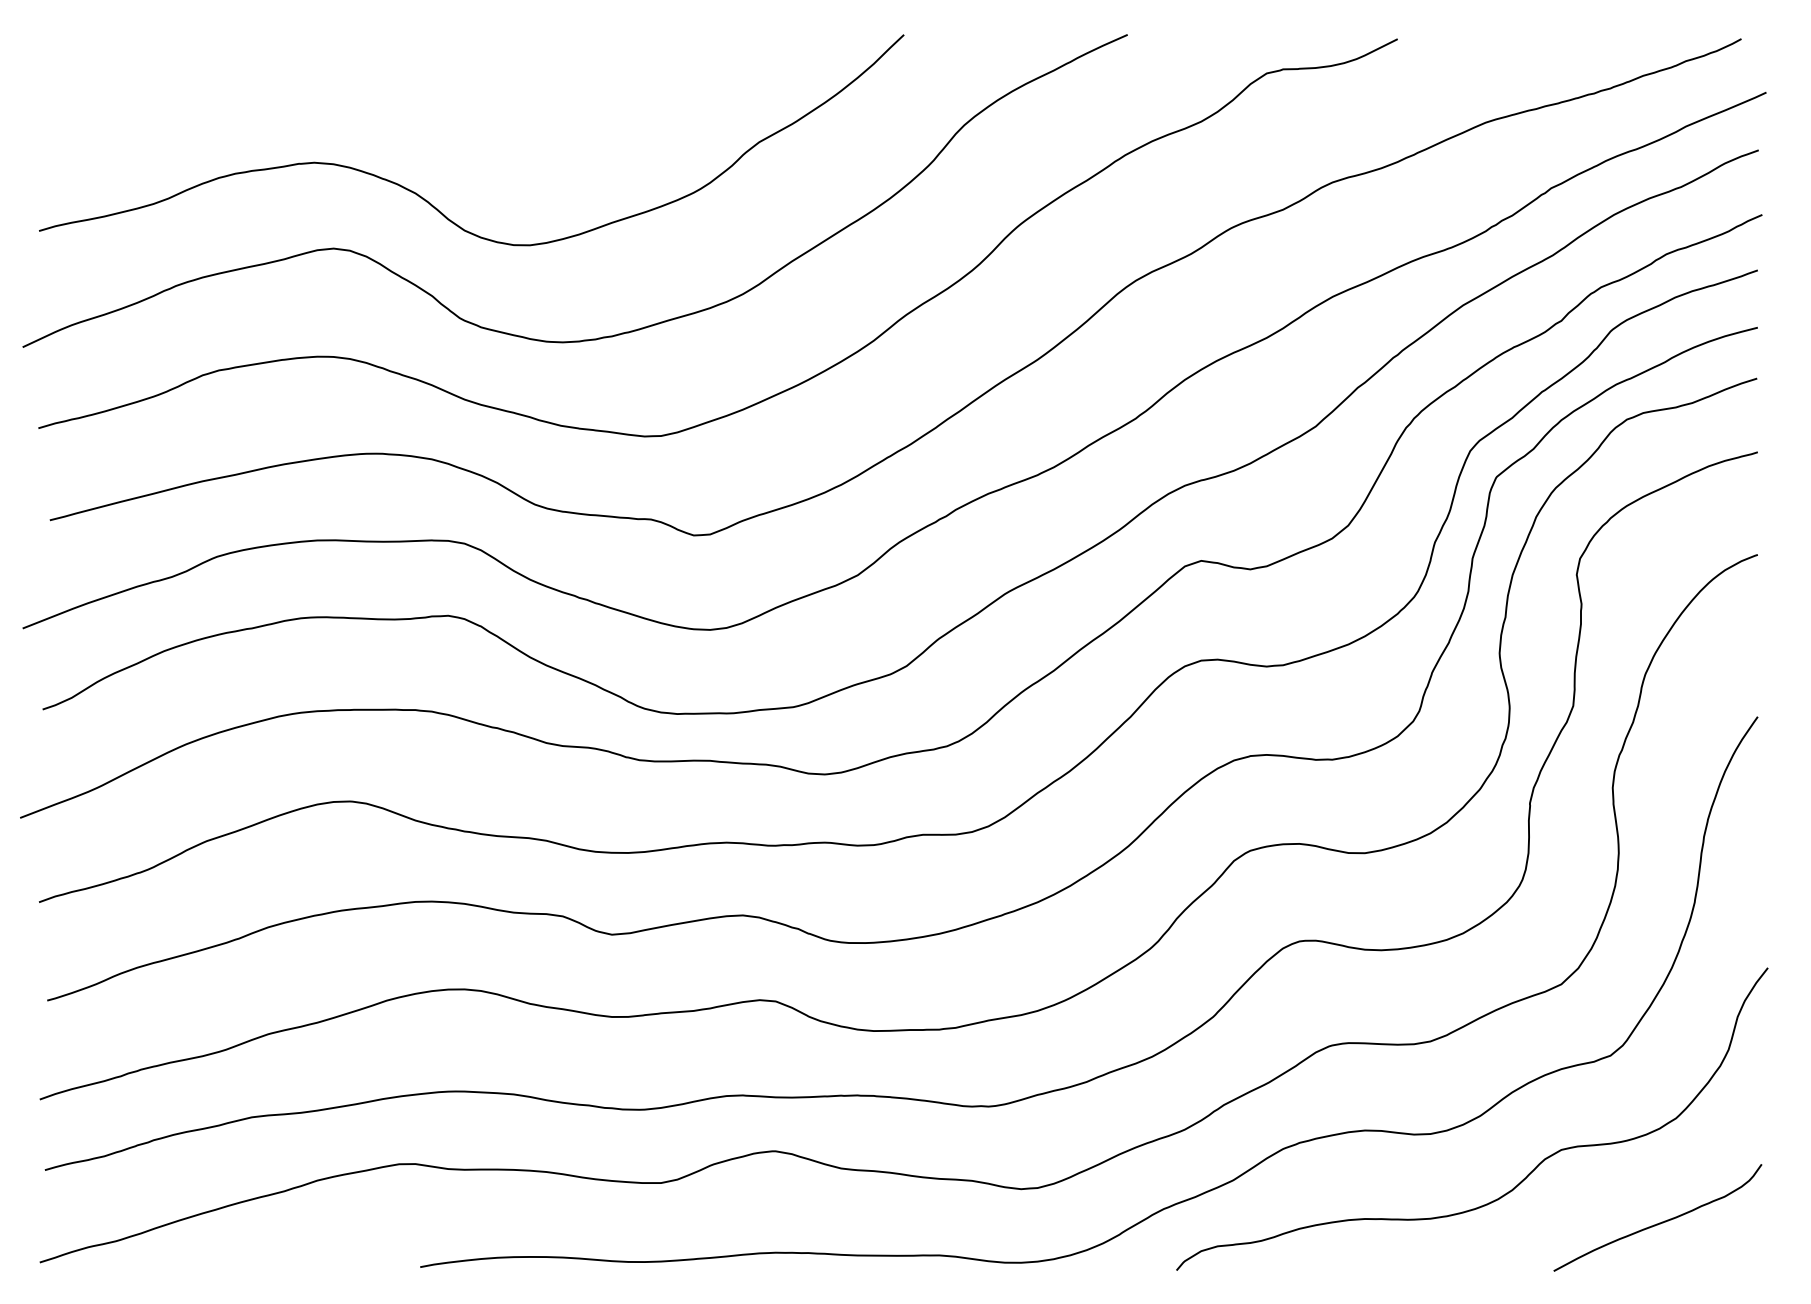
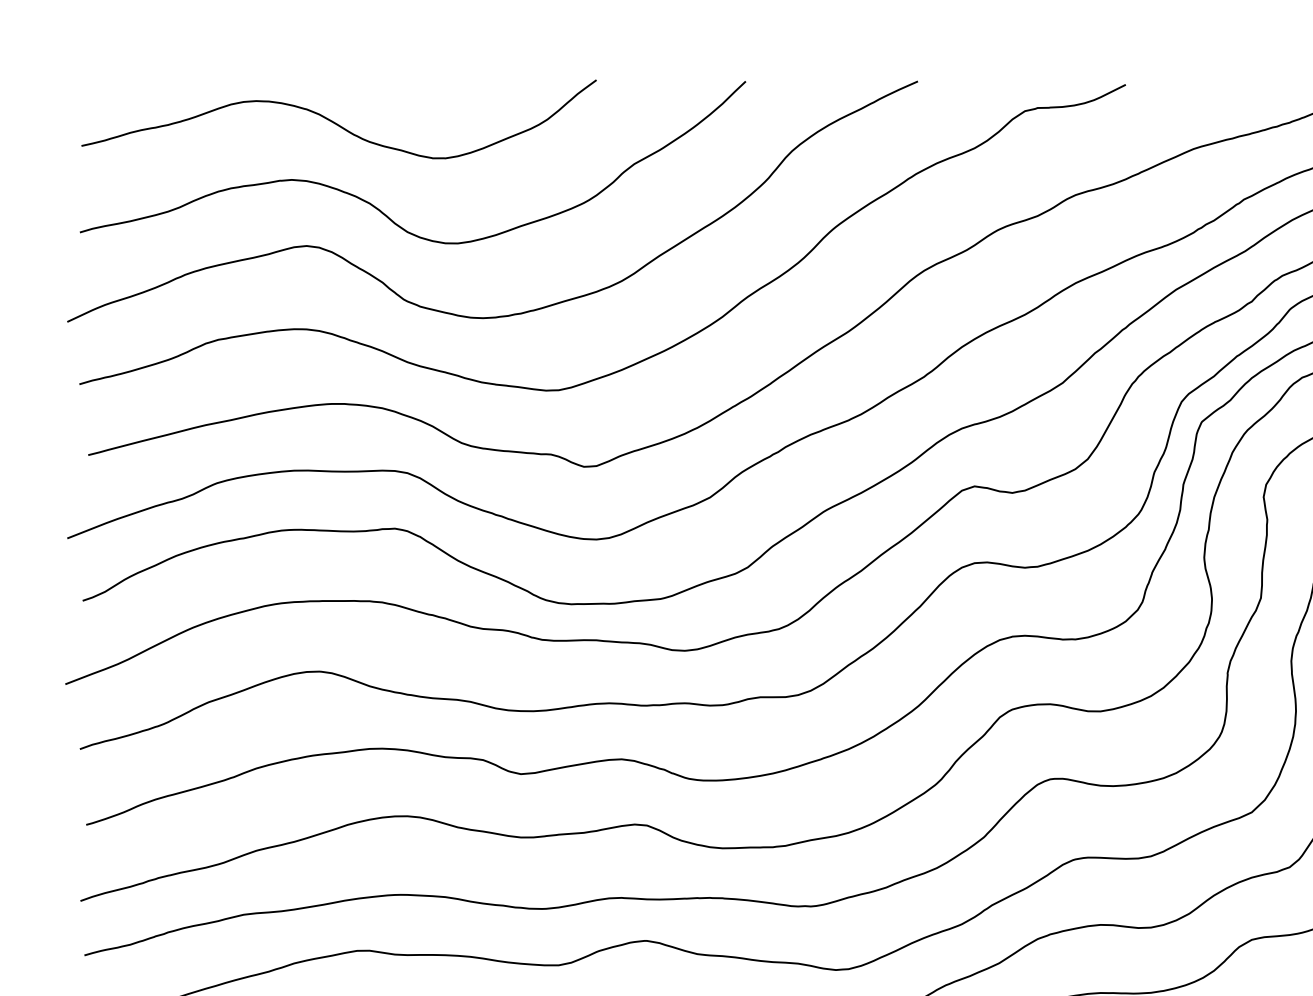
curve: (373, 89) -> (337, 123), added

